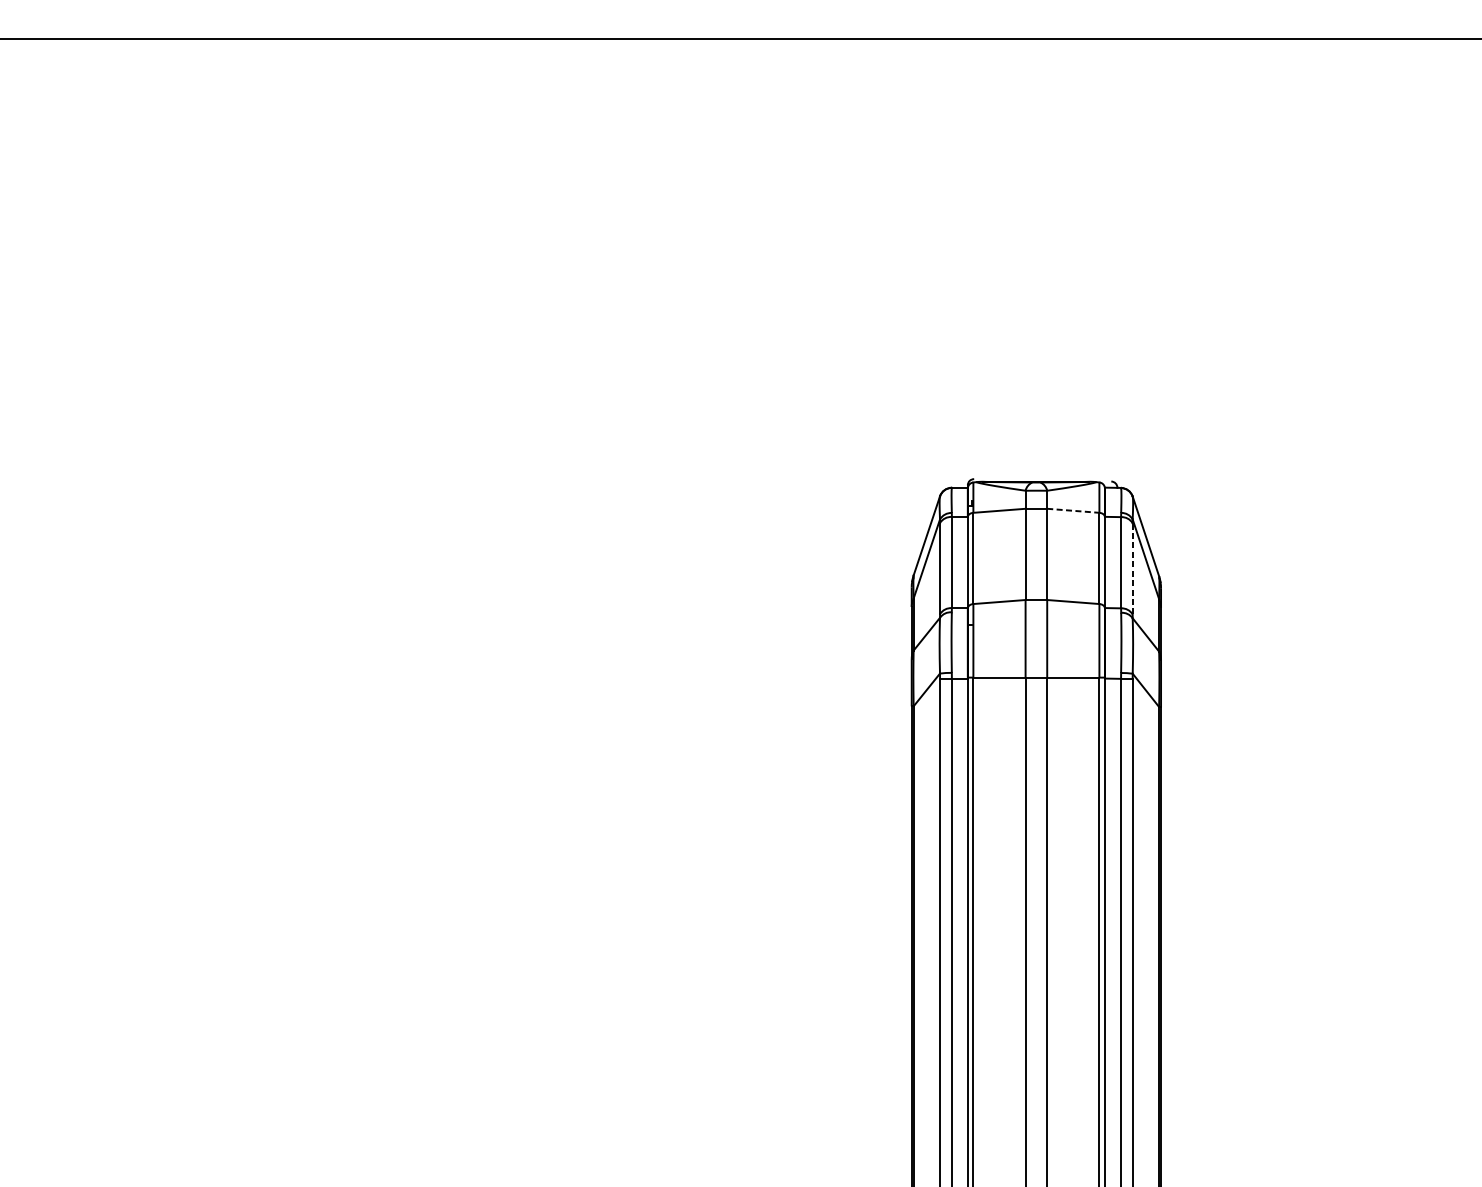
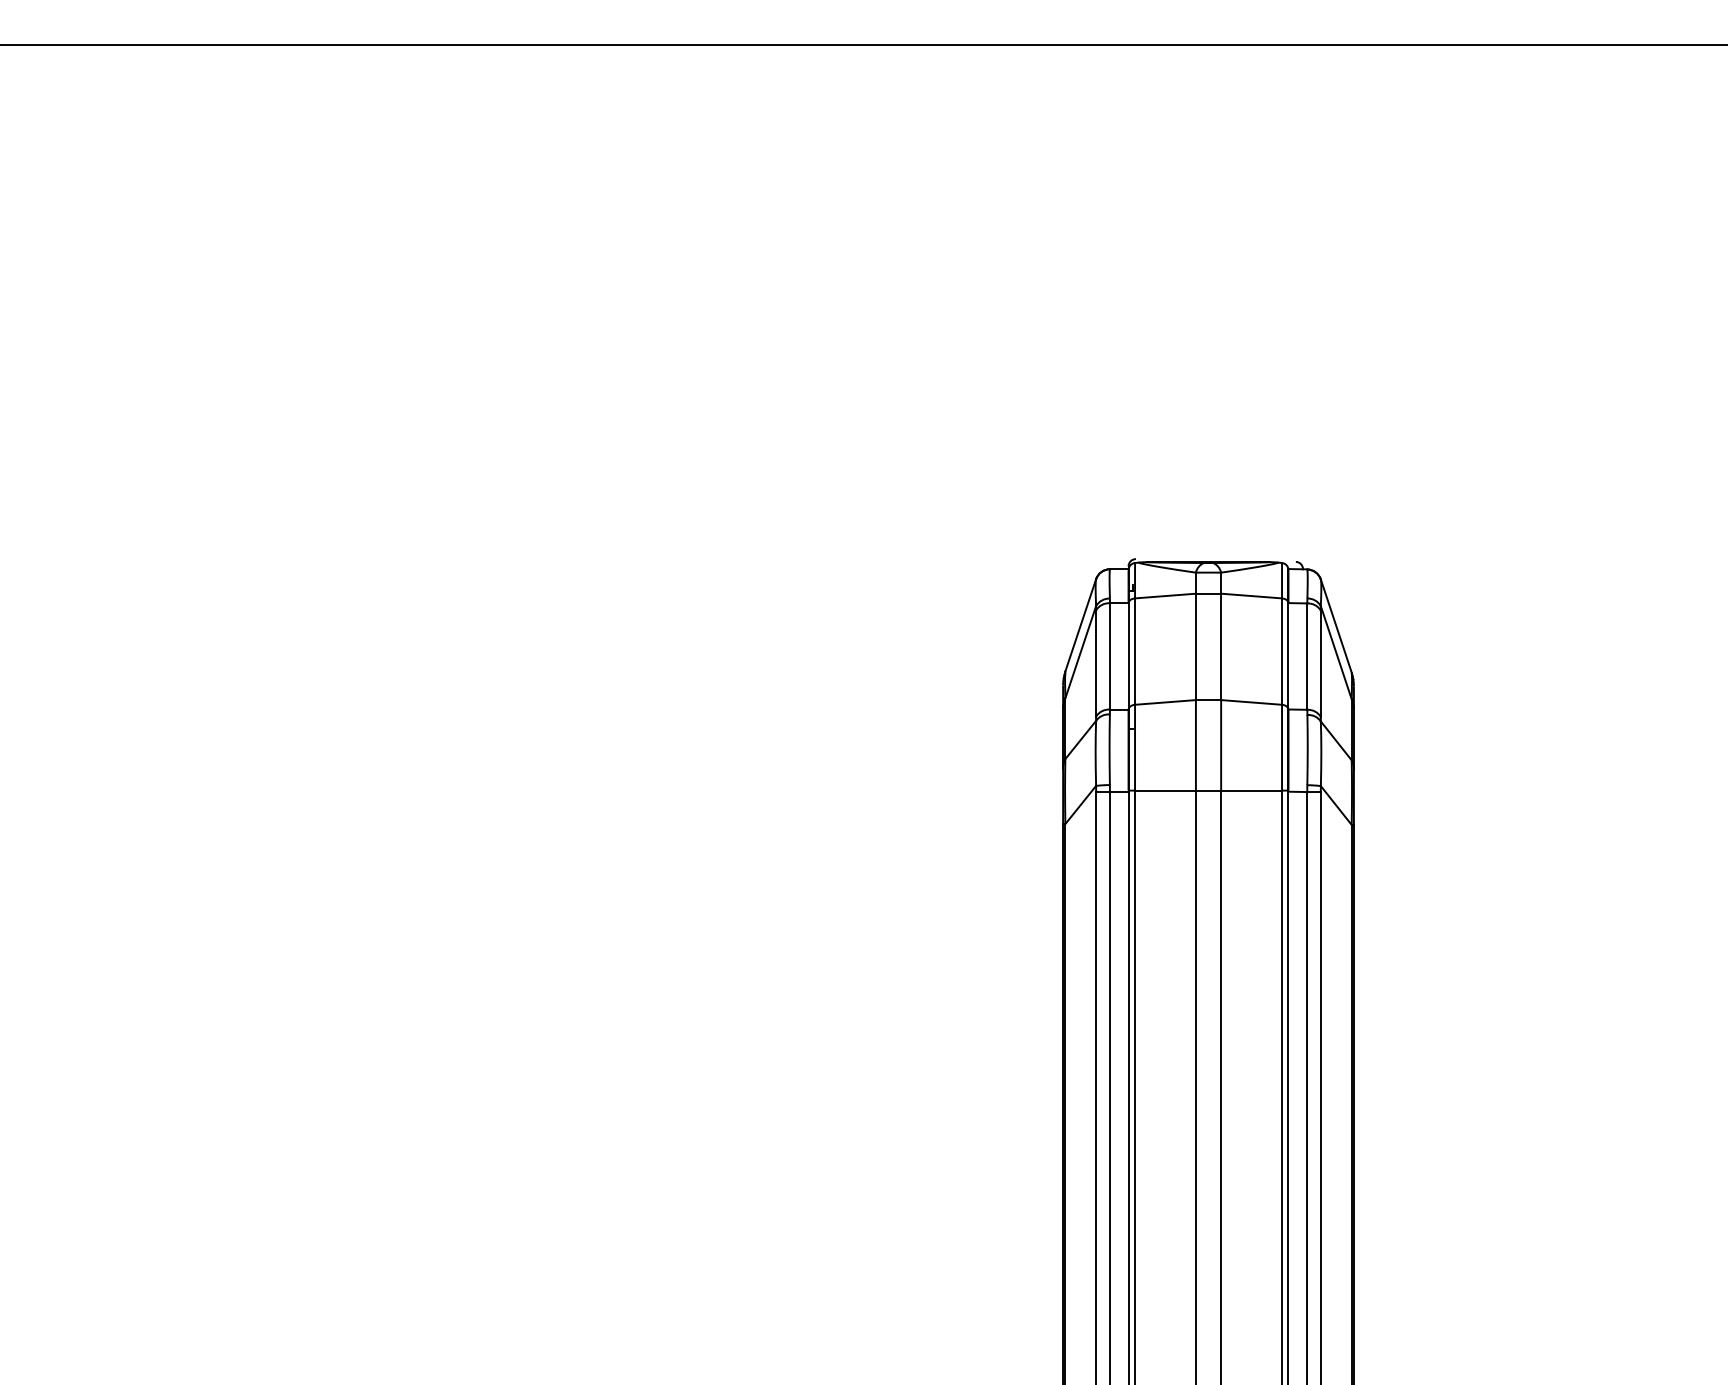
line: (1073, 511) -> (1251, 596), dashed -> solid
line: (1132, 568) -> (1320, 663), dashed -> solid

